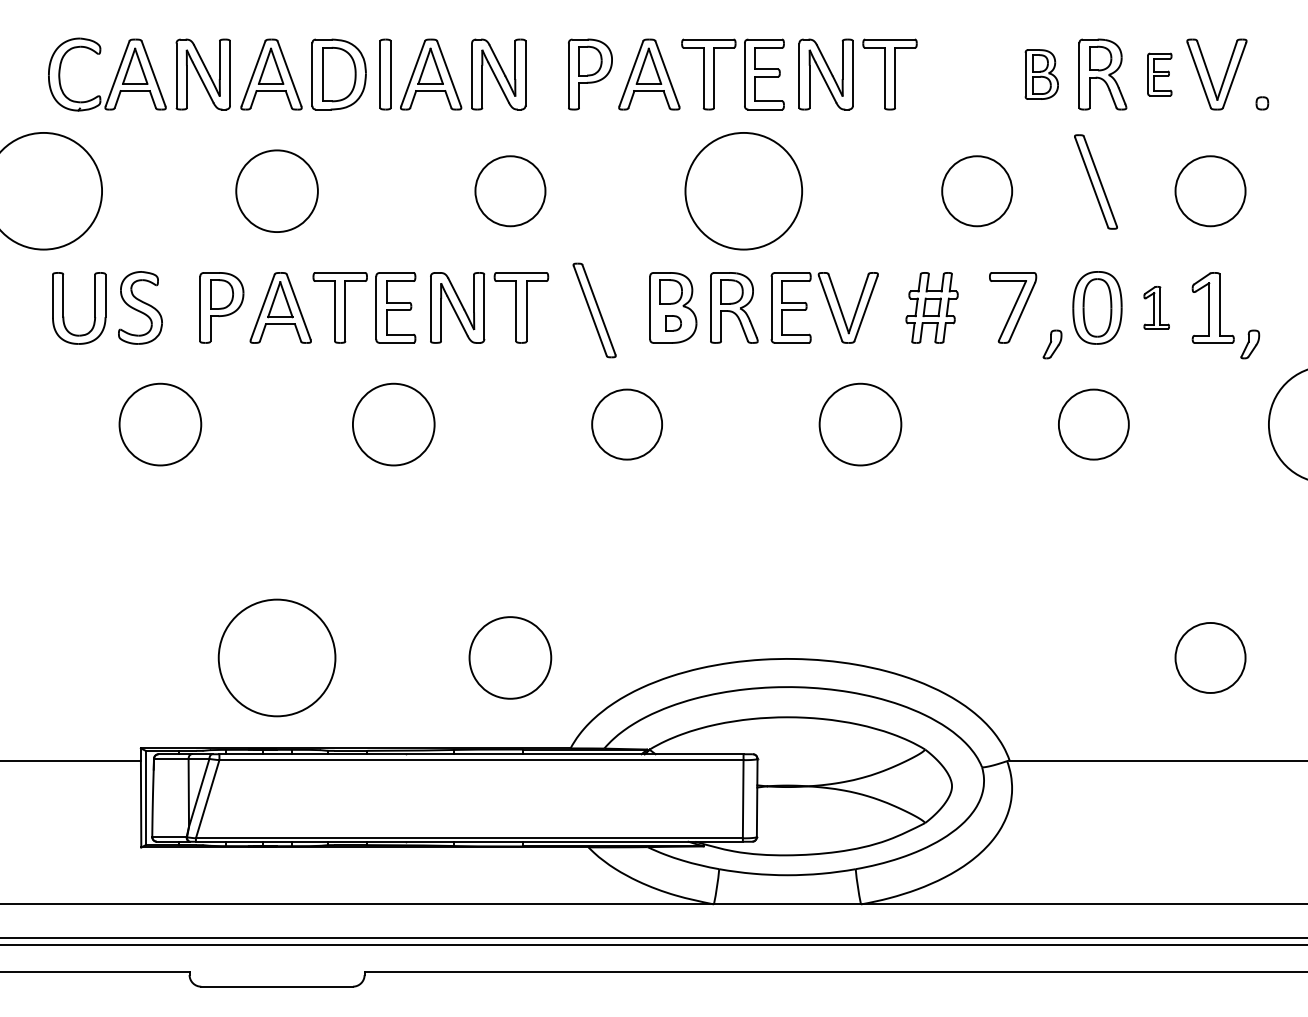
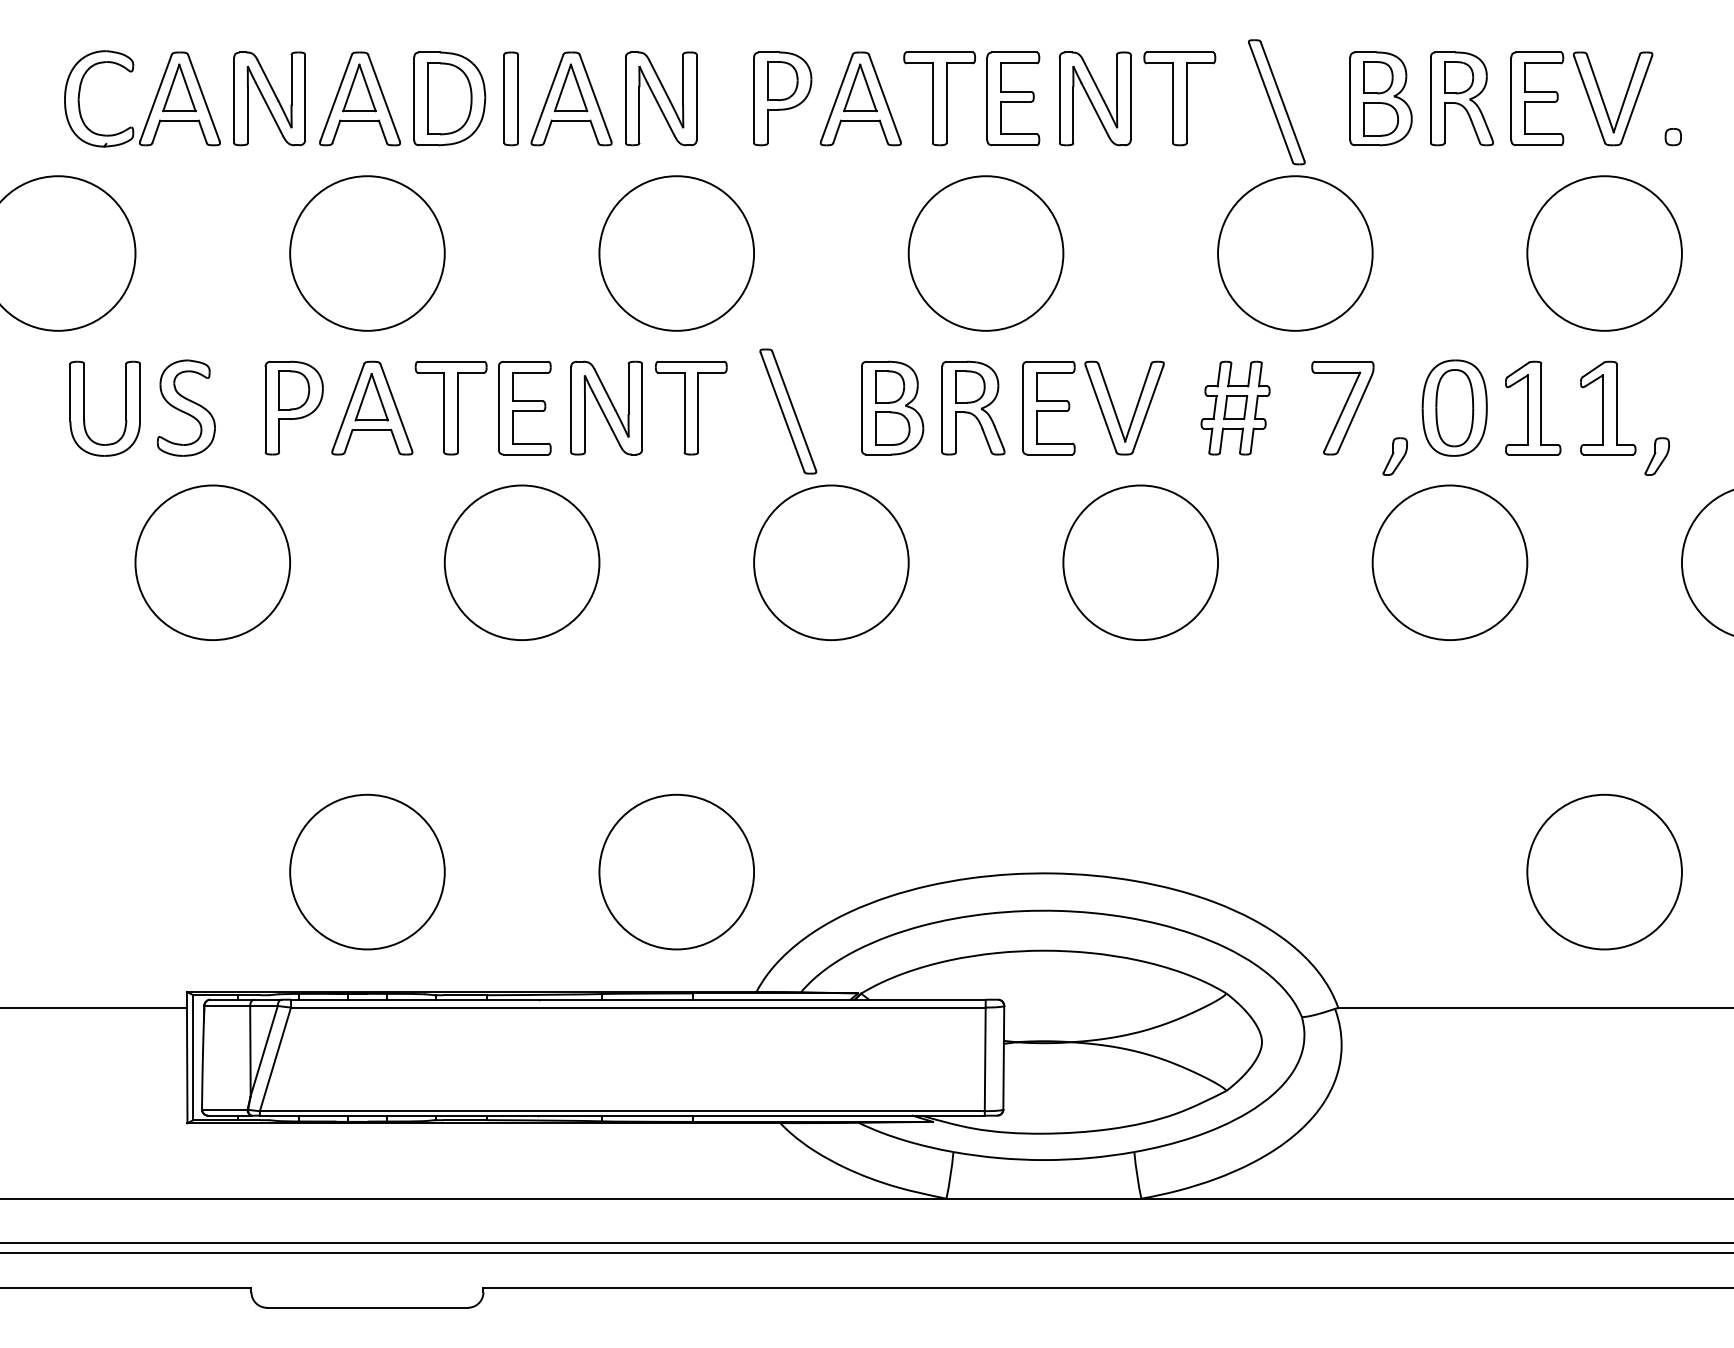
part: (1041, 74) -> (1380, 98), size x1.43
part: (1159, 74) -> (1537, 98), size x1.67
part: (1095, 182) -> (1276, 102), moved
circle: (277, 191) -> (367, 253), size x1.43
circle: (510, 191) -> (676, 253), size x1.67
circle: (977, 191) -> (1295, 253), size x1.67
circle: (1210, 191) -> (1604, 253), size x1.67
part: (1156, 307) -> (1533, 407), size x1.67
part: (673, 323) -> (892, 428), size x1.67
circle: (160, 424) -> (212, 562), size x1.43
circle: (393, 424) -> (521, 562), size x1.43
circle: (627, 424) -> (831, 562), size x1.67
circle: (860, 424) -> (1140, 562), size x1.43
circle: (1093, 424) -> (1449, 562), size x1.67
circle: (510, 657) -> (676, 871), size x1.43
circle: (1210, 657) -> (1604, 871), size x1.67

